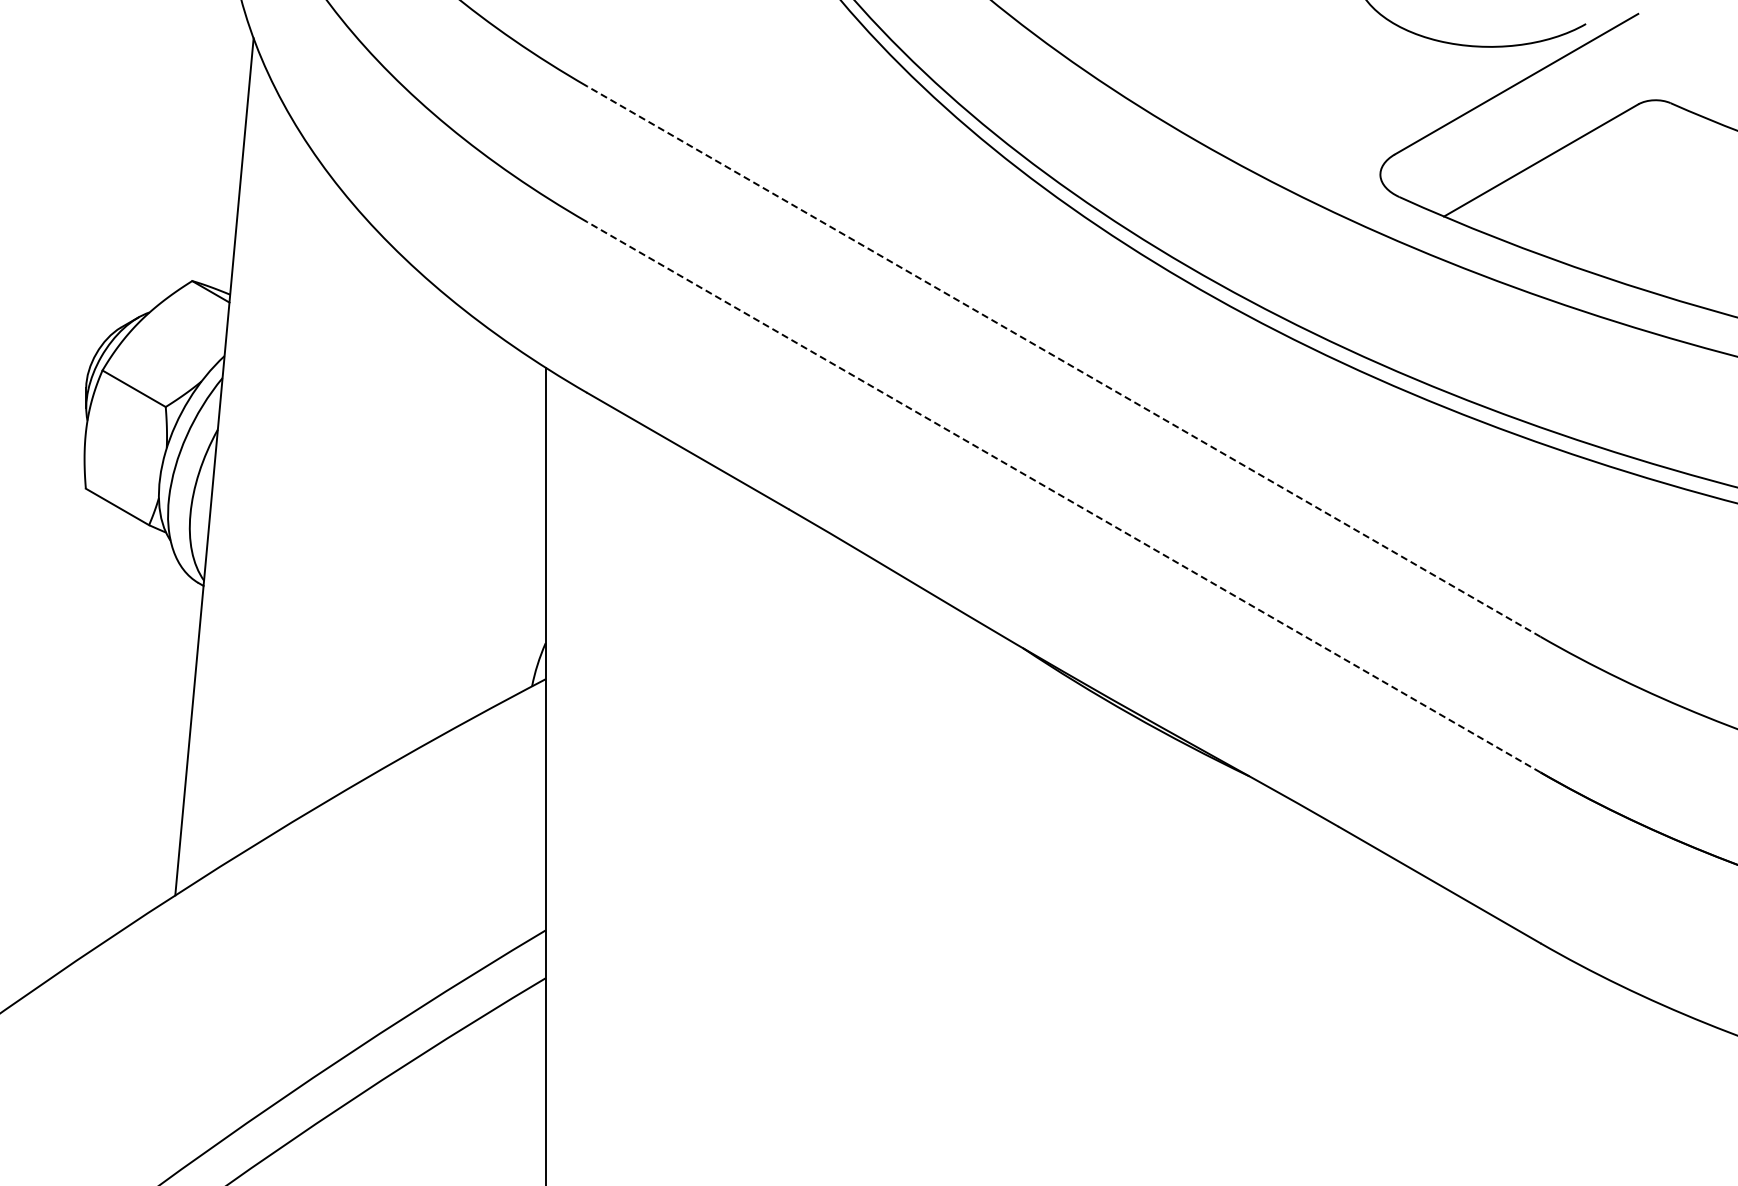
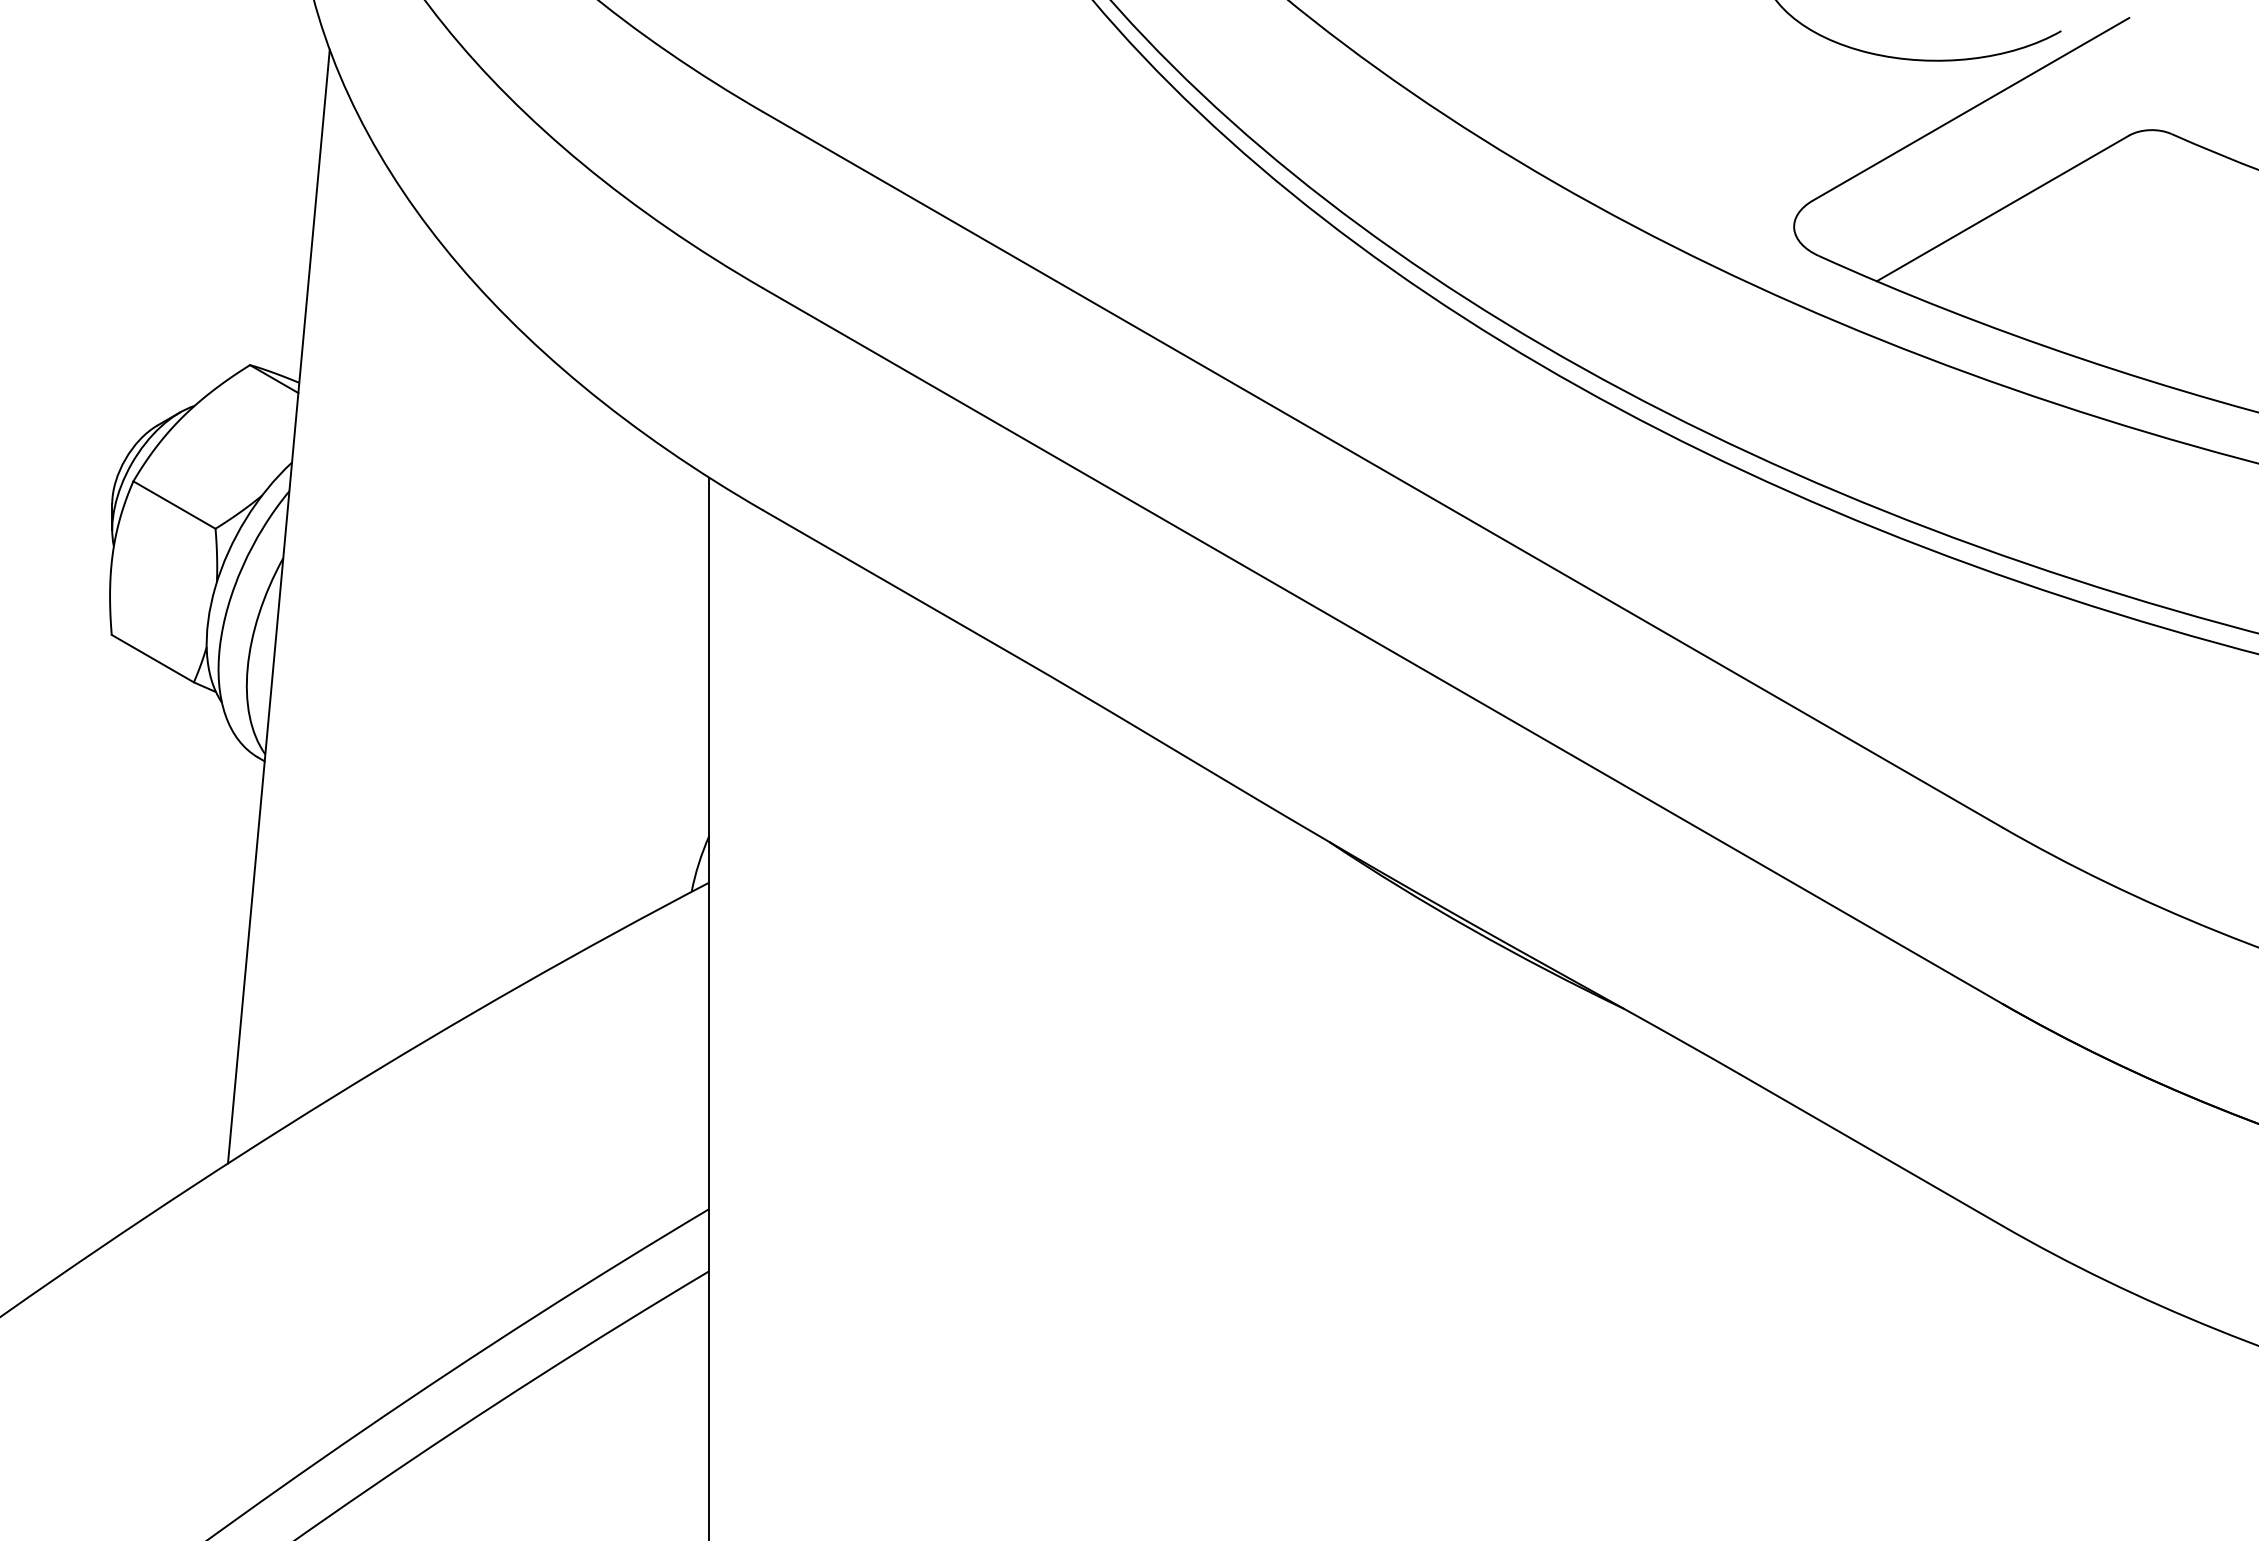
line: (1063, 361) -> (1382, 469), dashed -> solid
line: (1063, 496) -> (1382, 645), dashed -> solid

